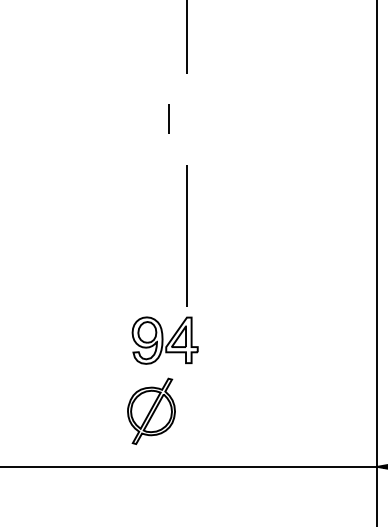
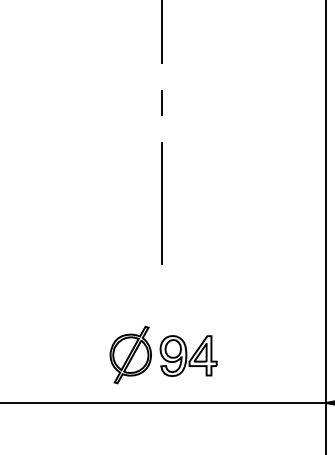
line: (168, 118) -> (161, 102), moved
part: (165, 340) -> (188, 355), moved

